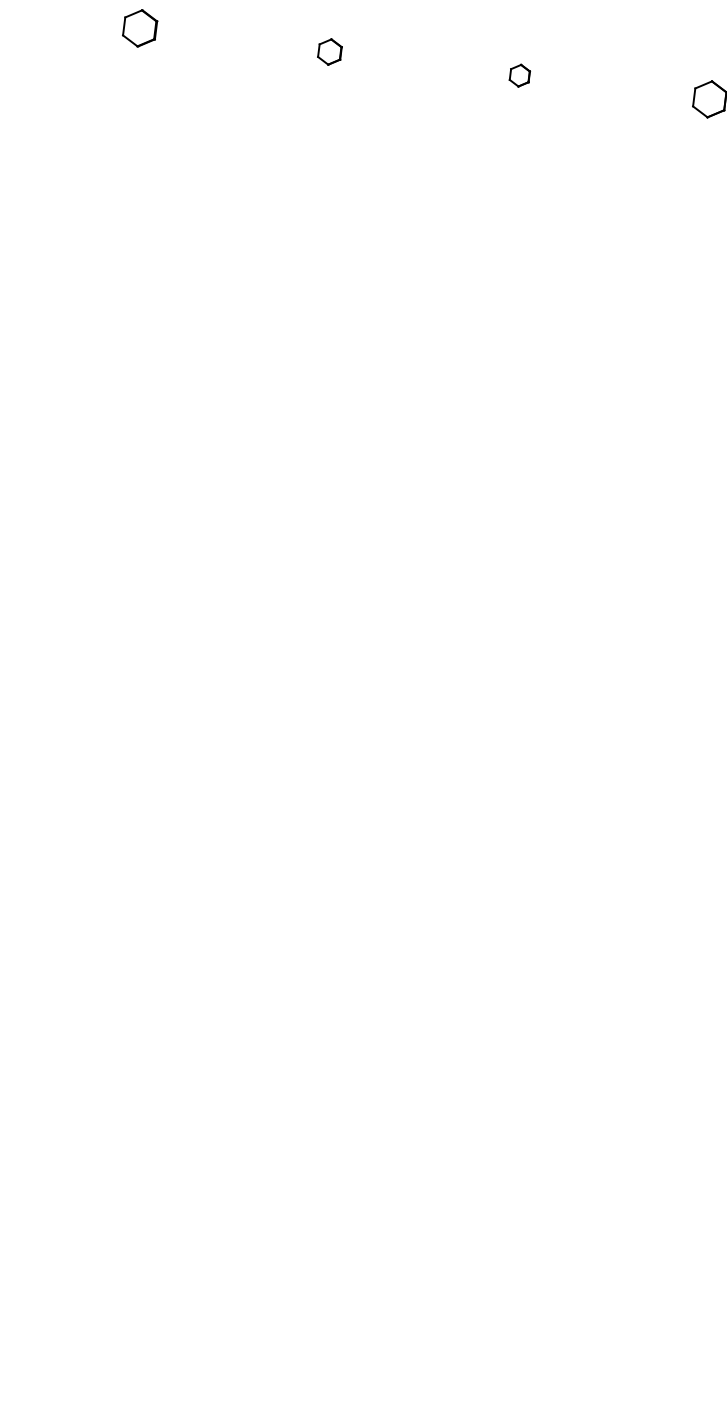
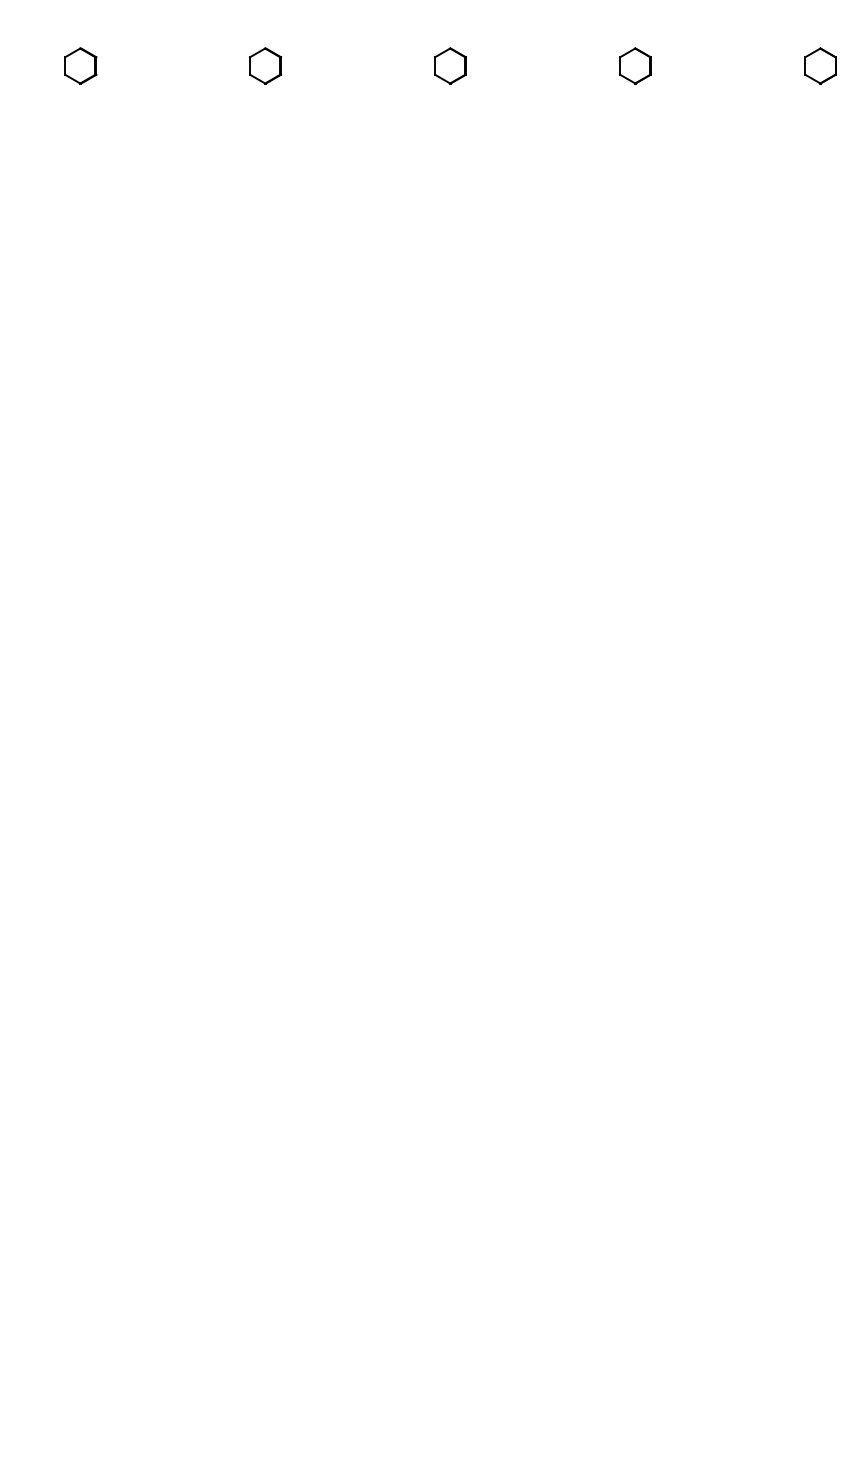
part: (330, 51) -> (450, 65), size x1.43
part: (519, 75) -> (635, 65), size x1.67

